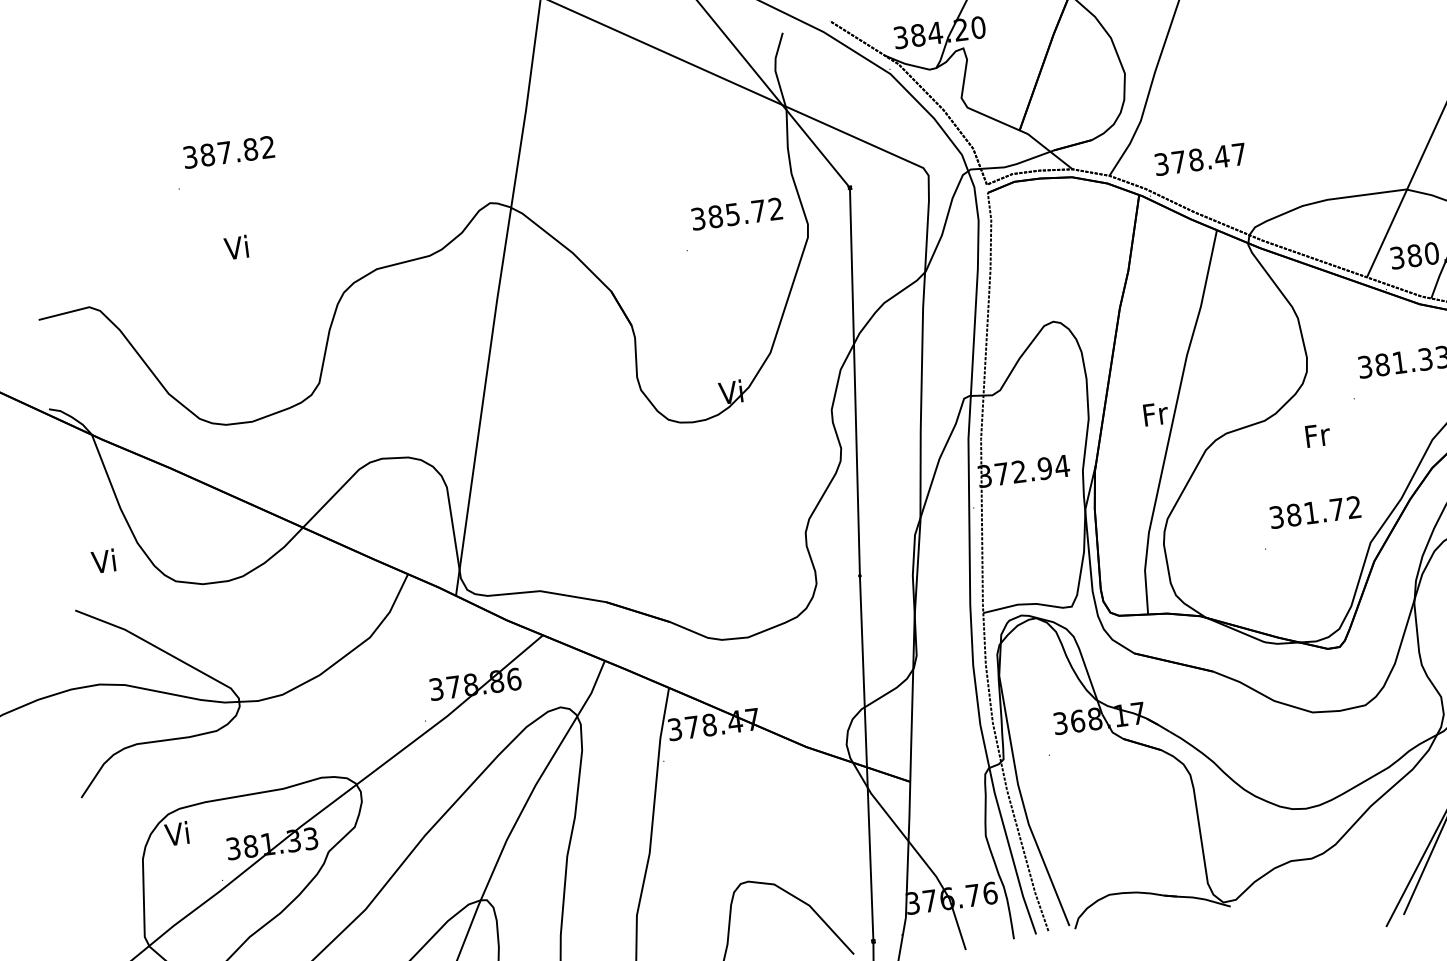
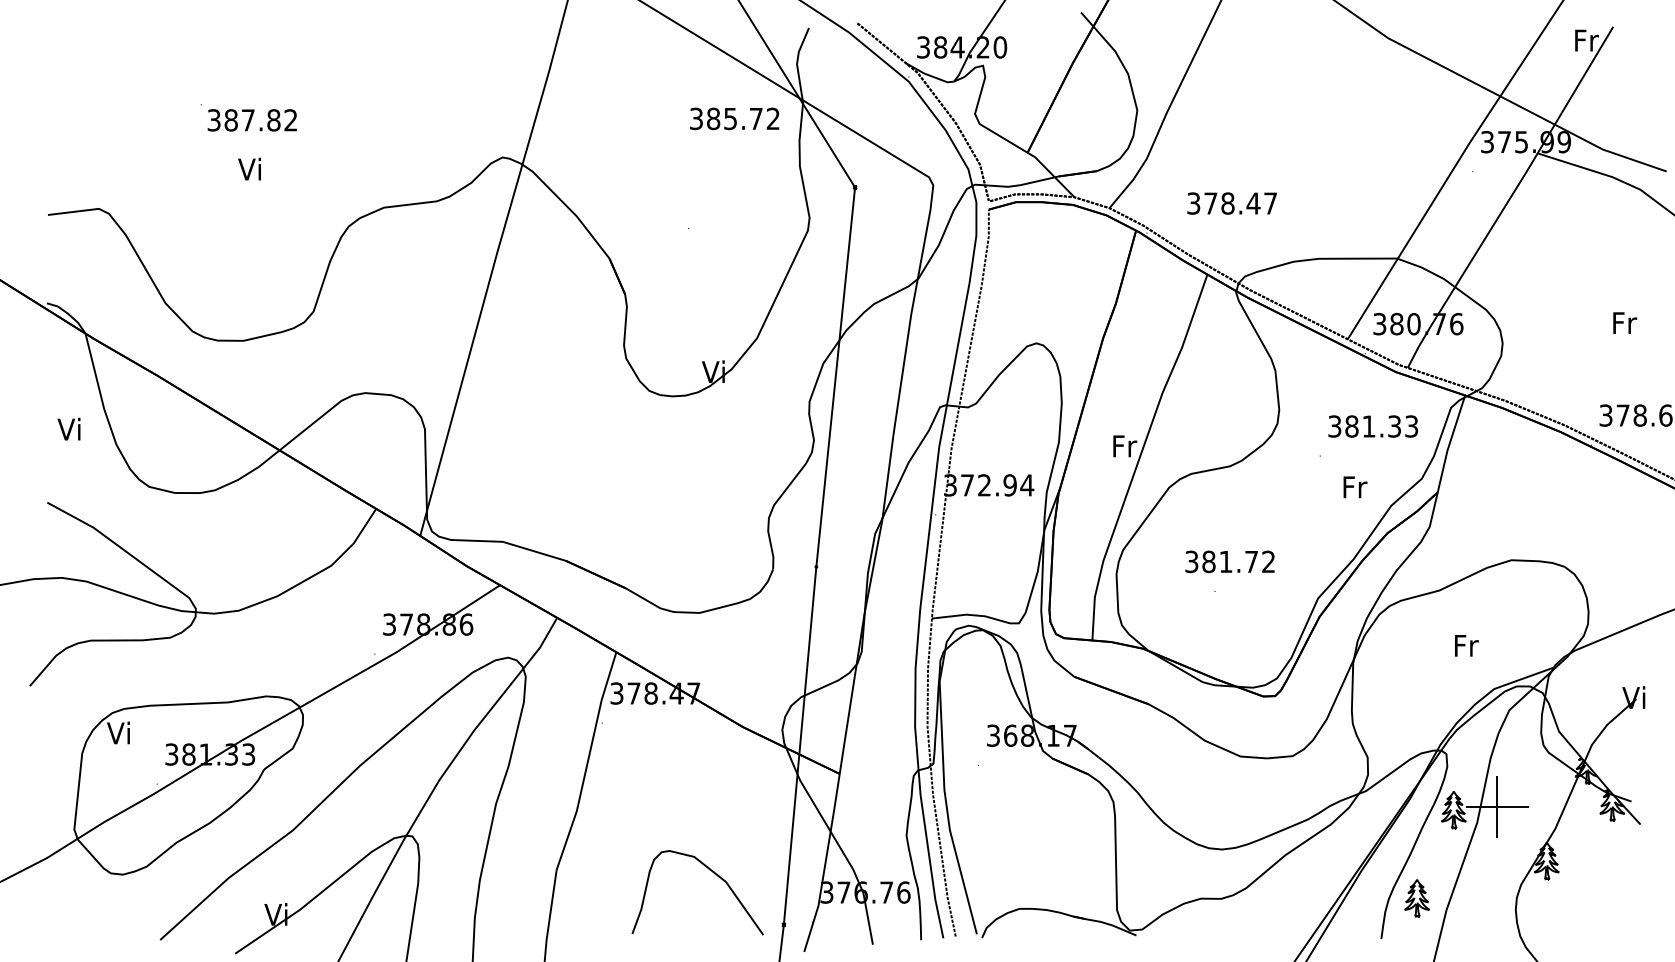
text: (228, 152) -> (251, 120), moved
text: (1199, 159) -> (1231, 203), moved
text: (736, 213) -> (734, 118), moved
text: (1318, 435) -> (1355, 487), moved
text: (1314, 512) -> (1229, 561), moved
text: (102, 560) -> (68, 428), moved

